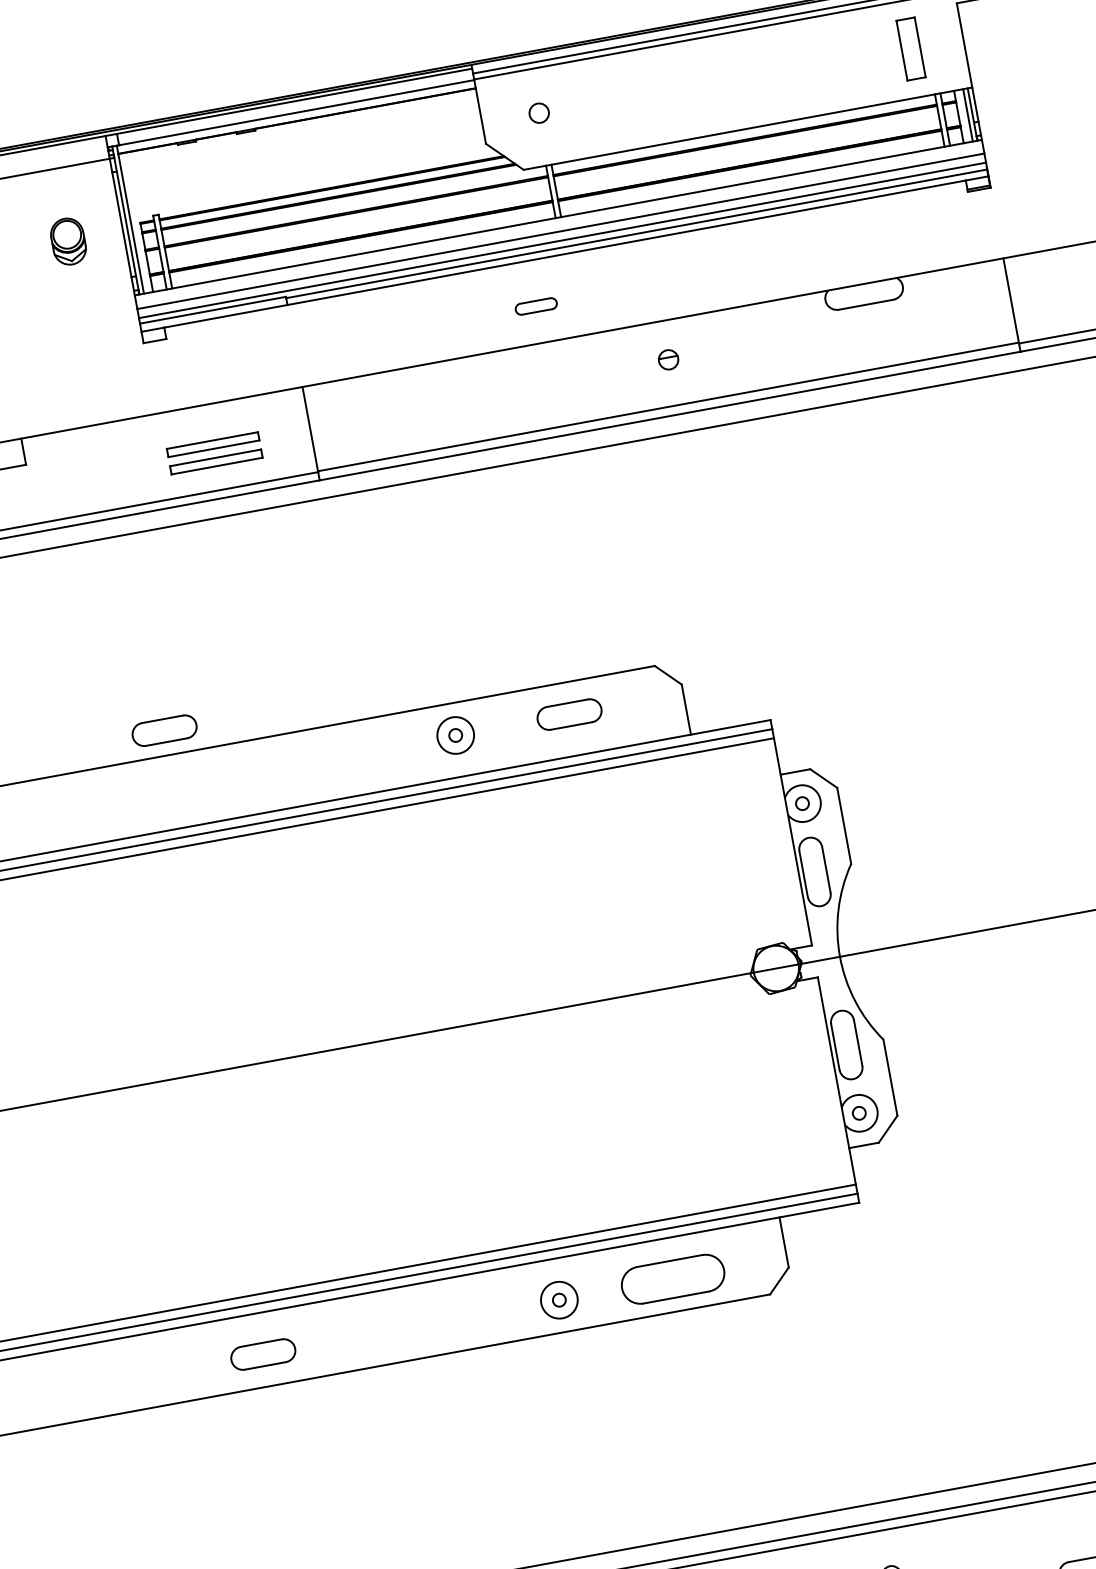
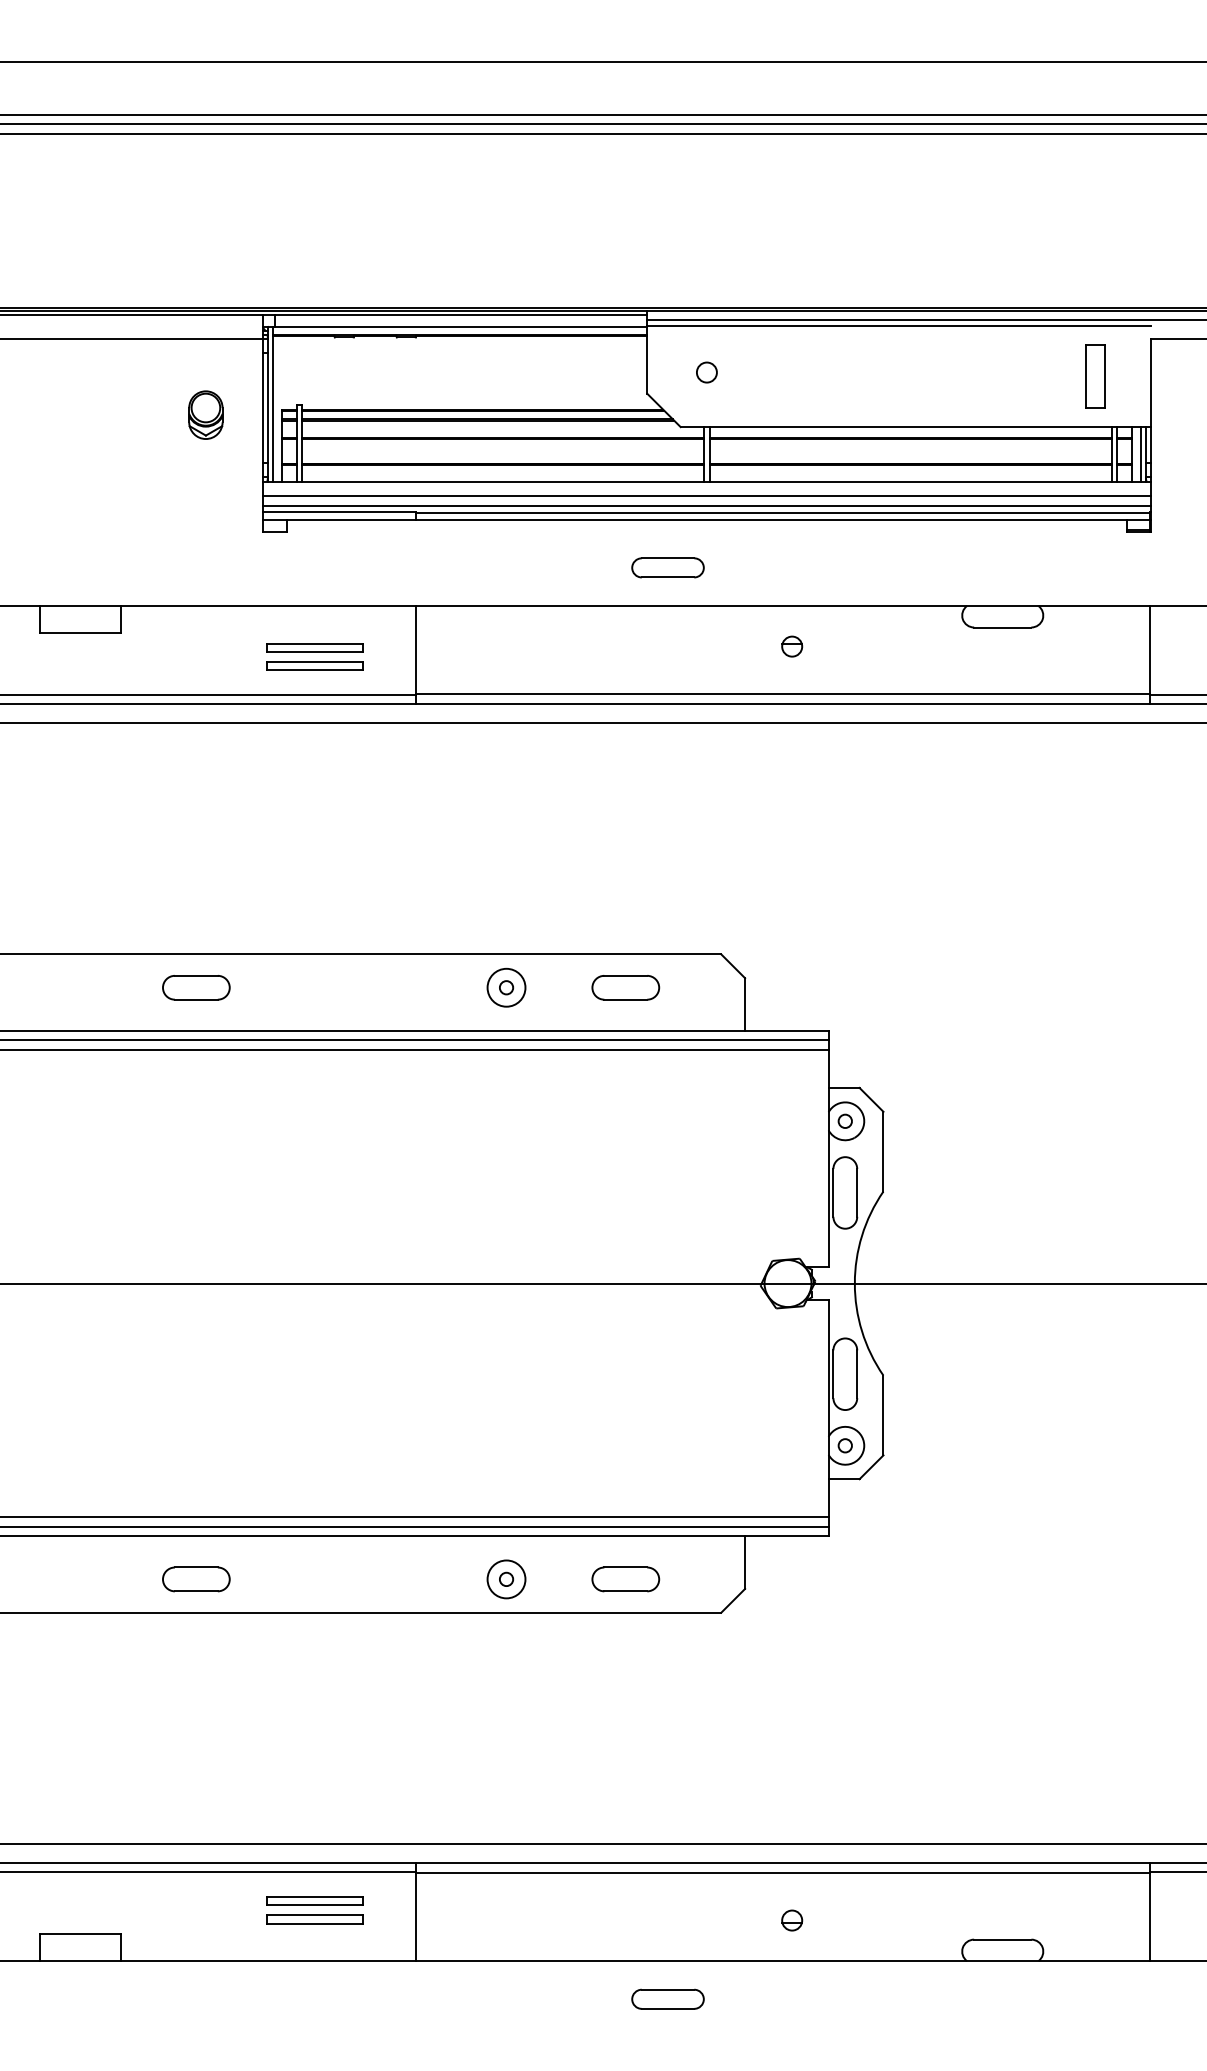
part: (535, 306) -> (667, 567), size x1.67
part: (164, 730) -> (196, 987), moved
part: (672, 1279) -> (625, 1579), size x0.62

